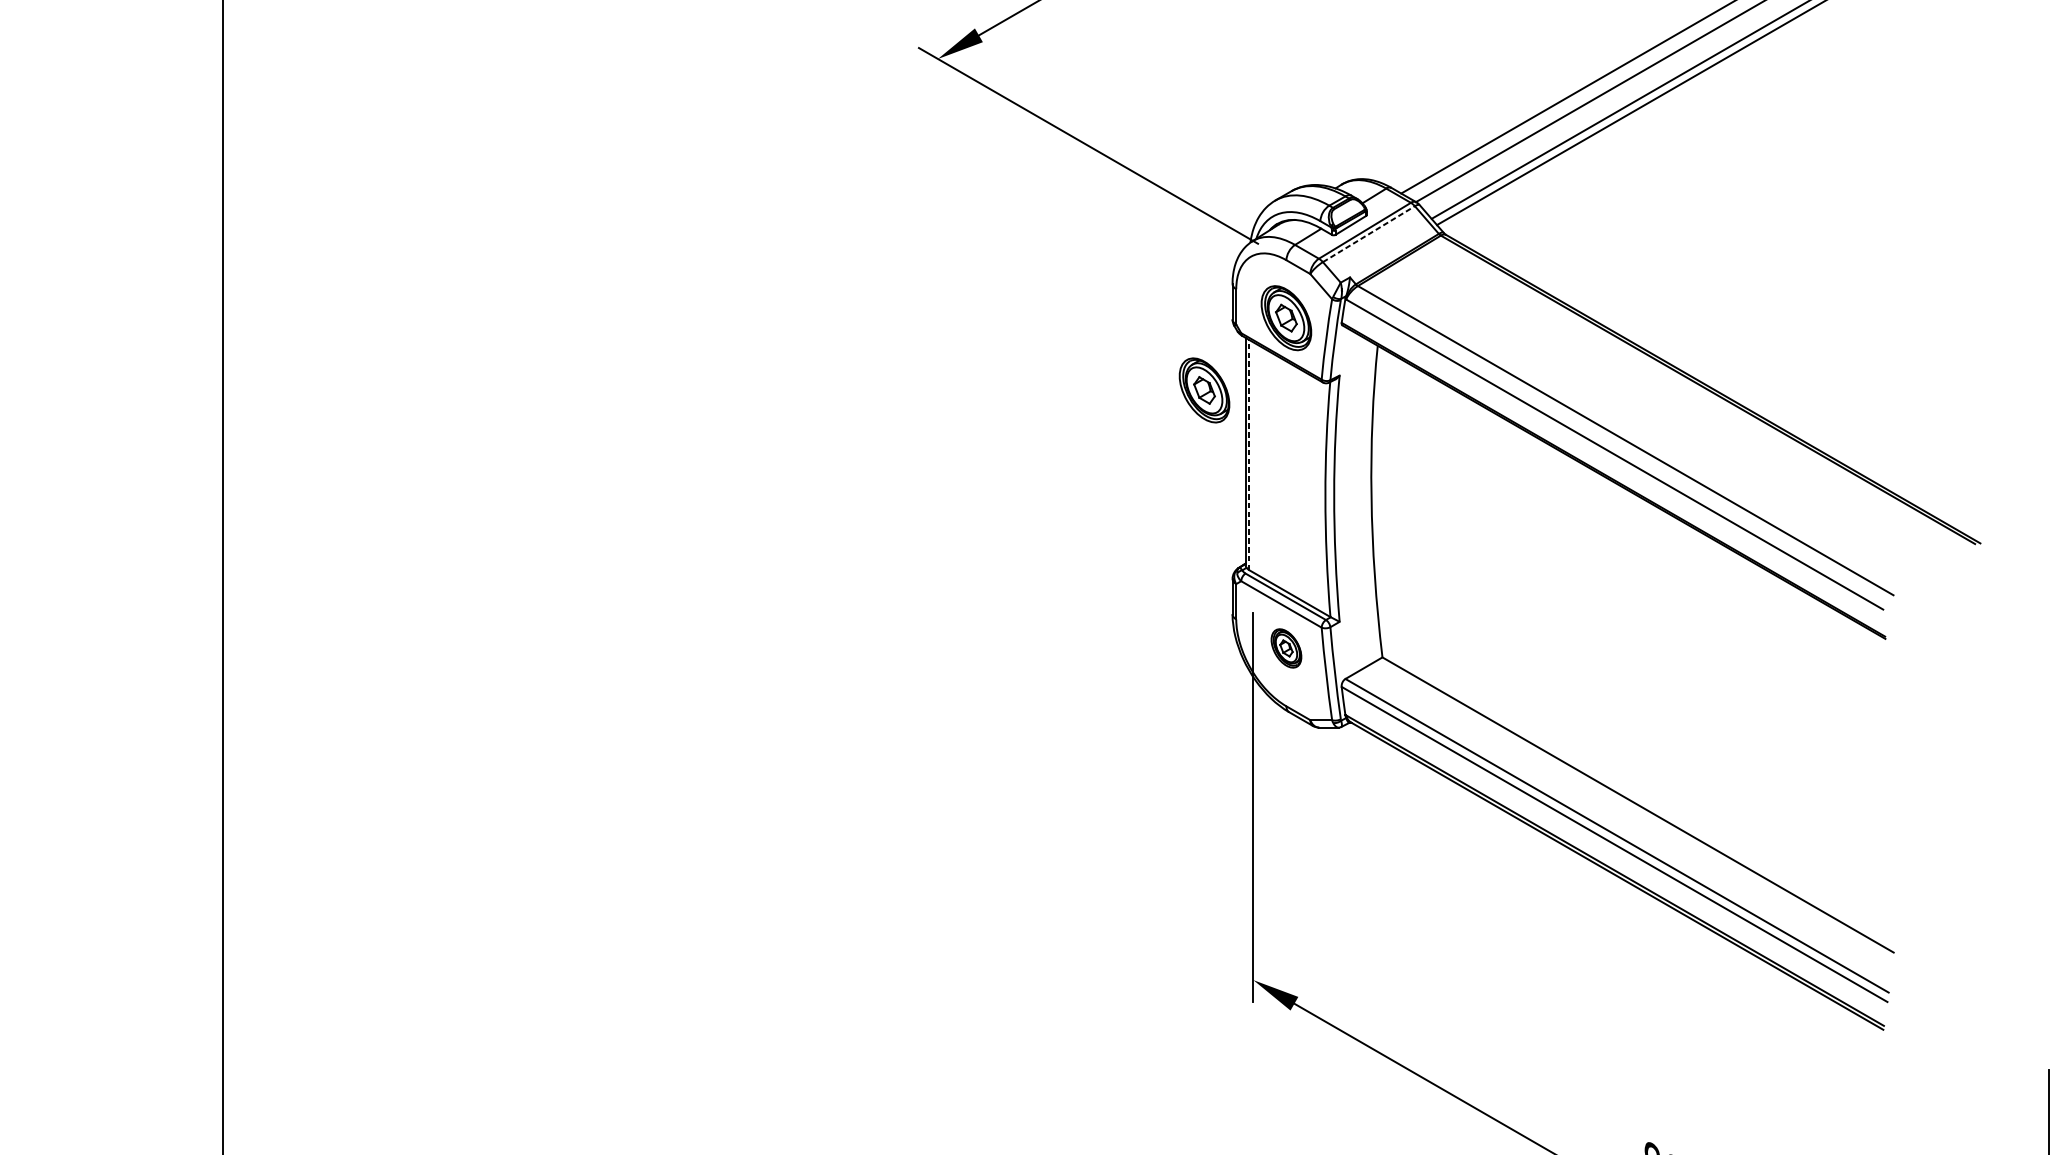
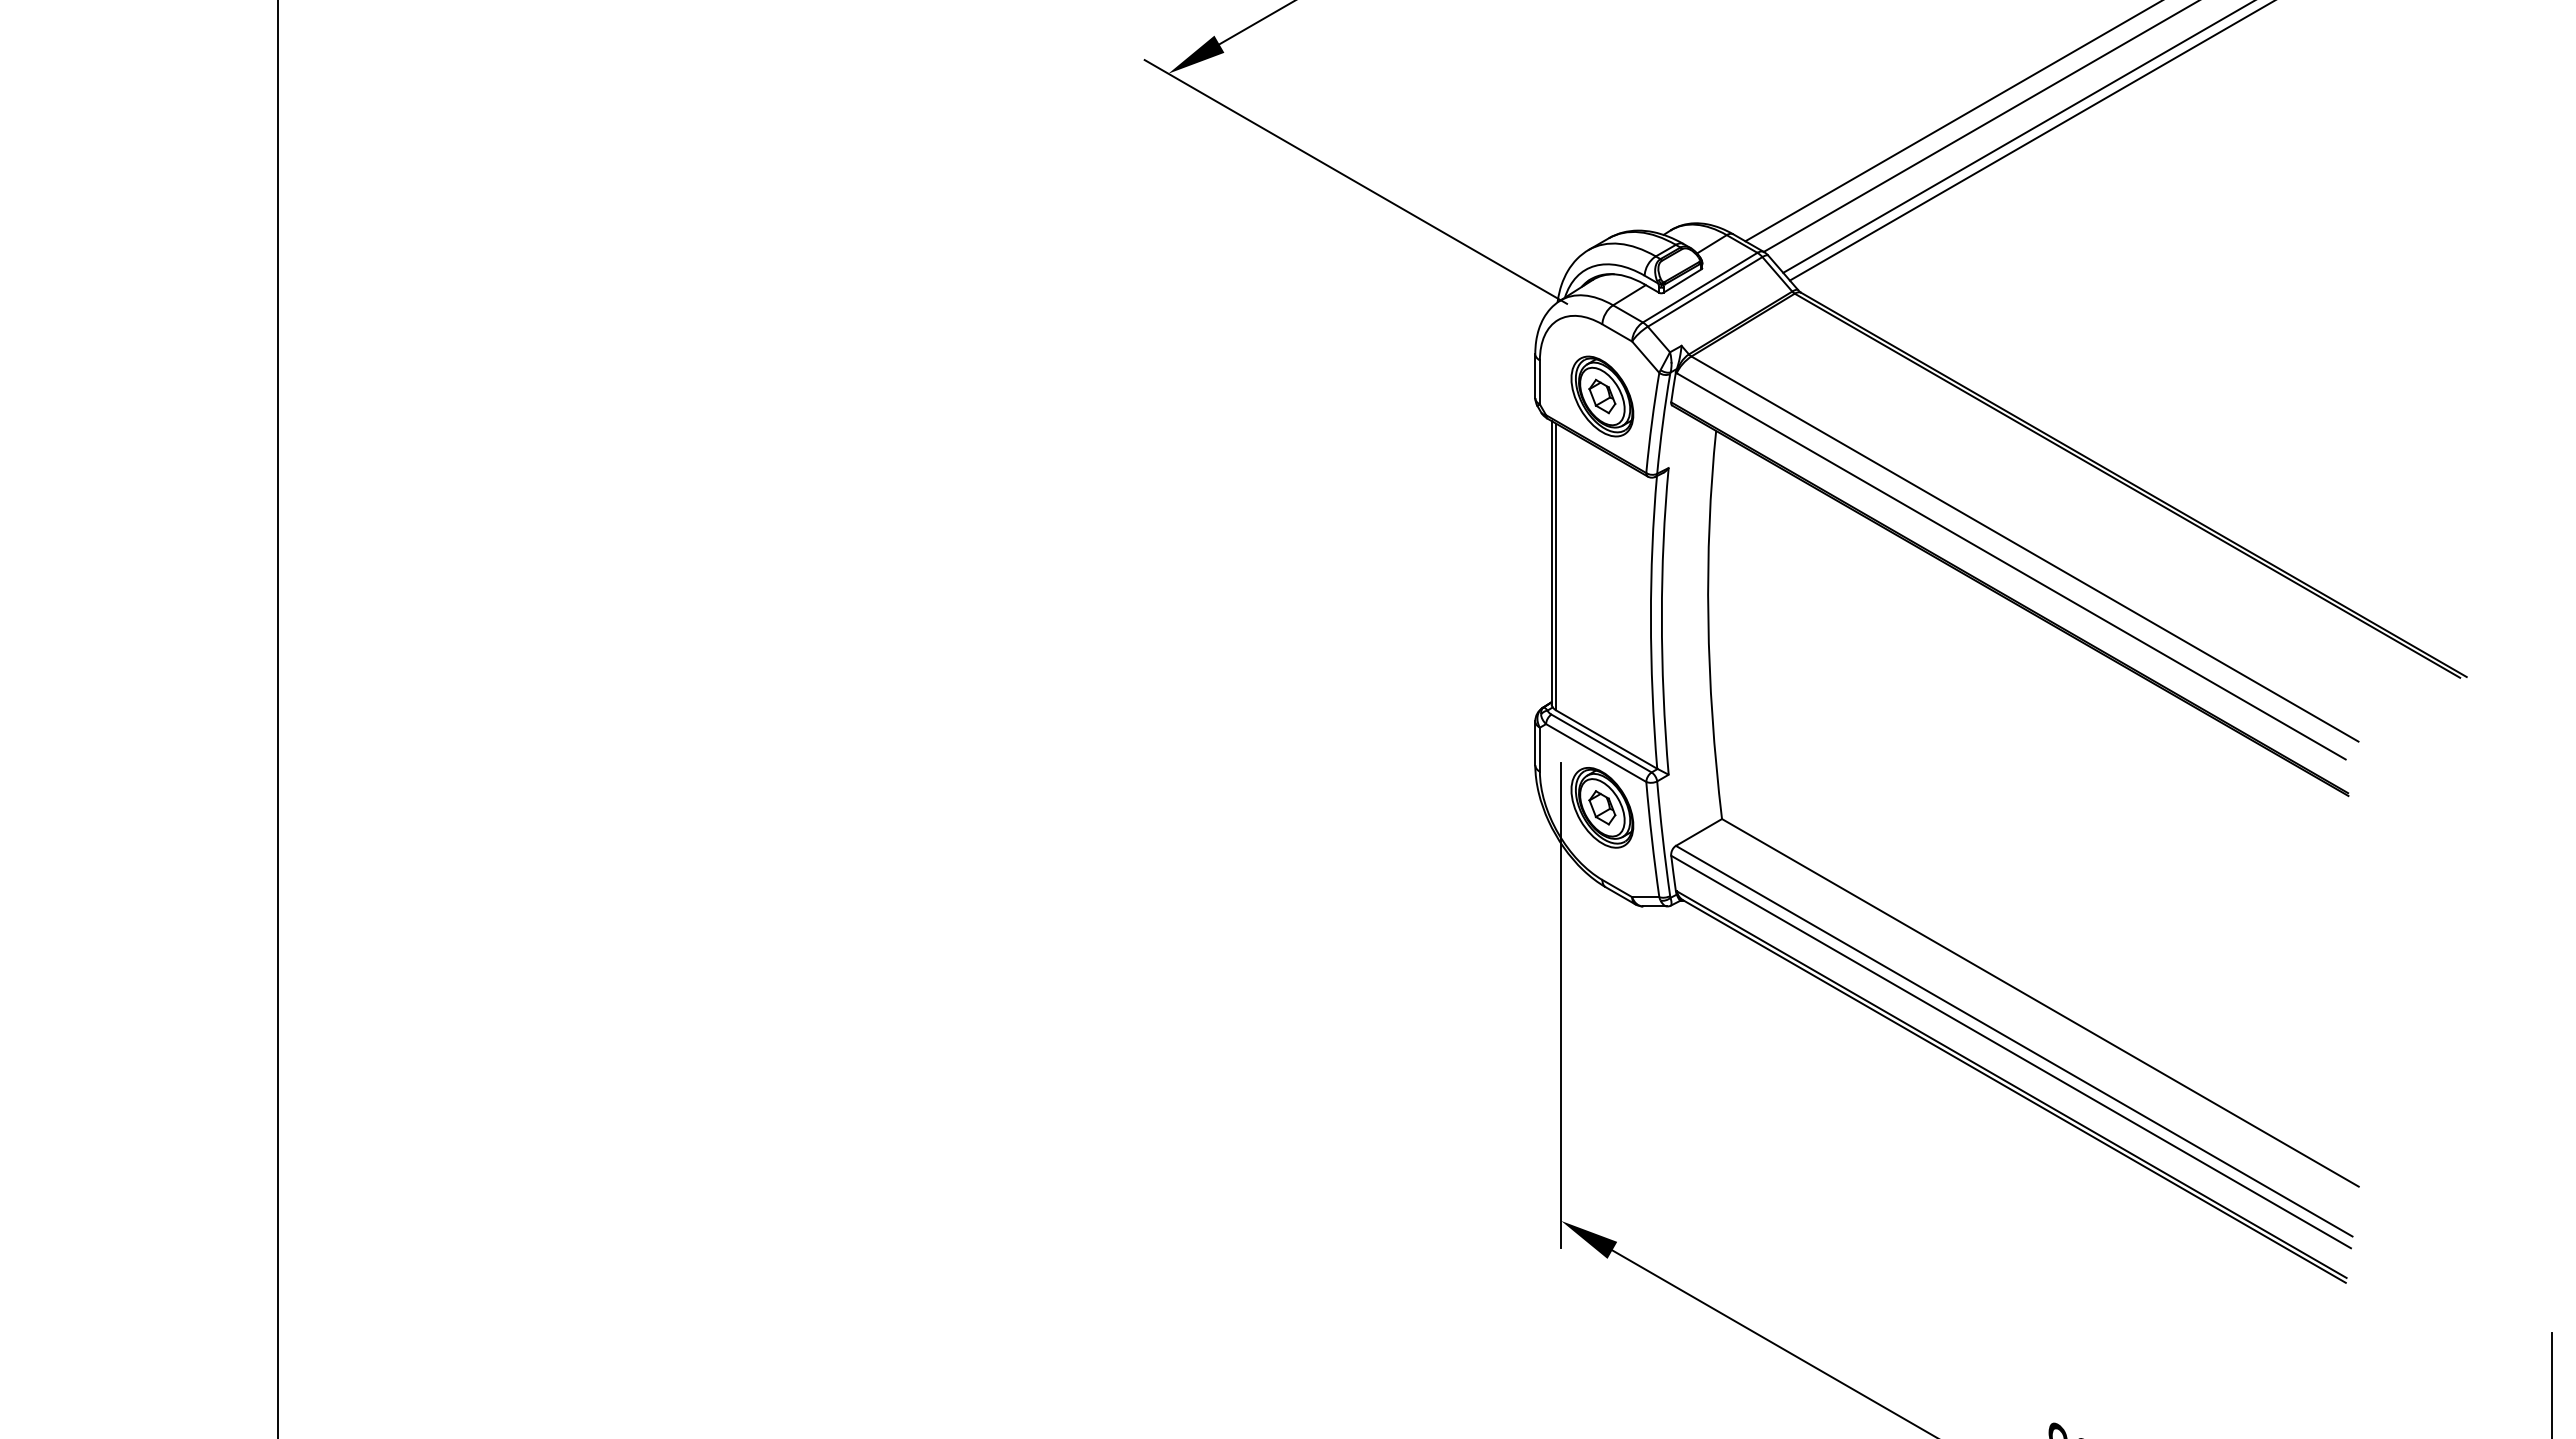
line: (1369, 233) -> (1705, 291), dashed -> solid
part: (1204, 390) -> (1500, 486), removed
line: (1249, 454) -> (1556, 566), dashed -> solid
part: (1286, 648) -> (1602, 807), size x1.67

